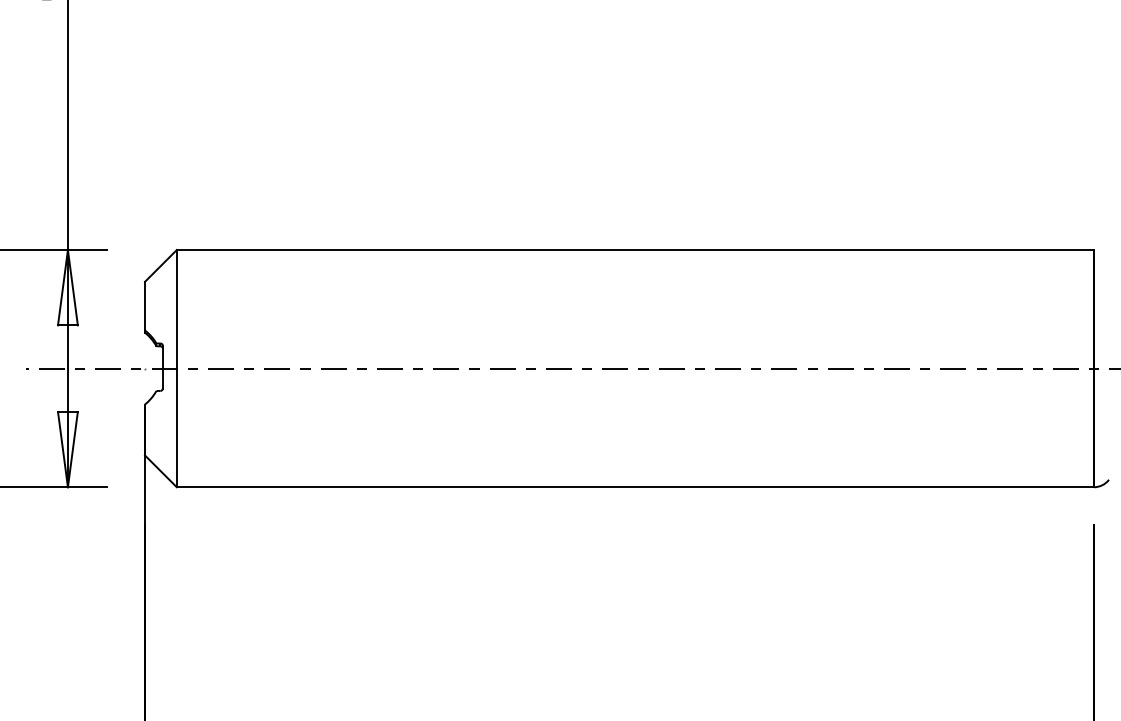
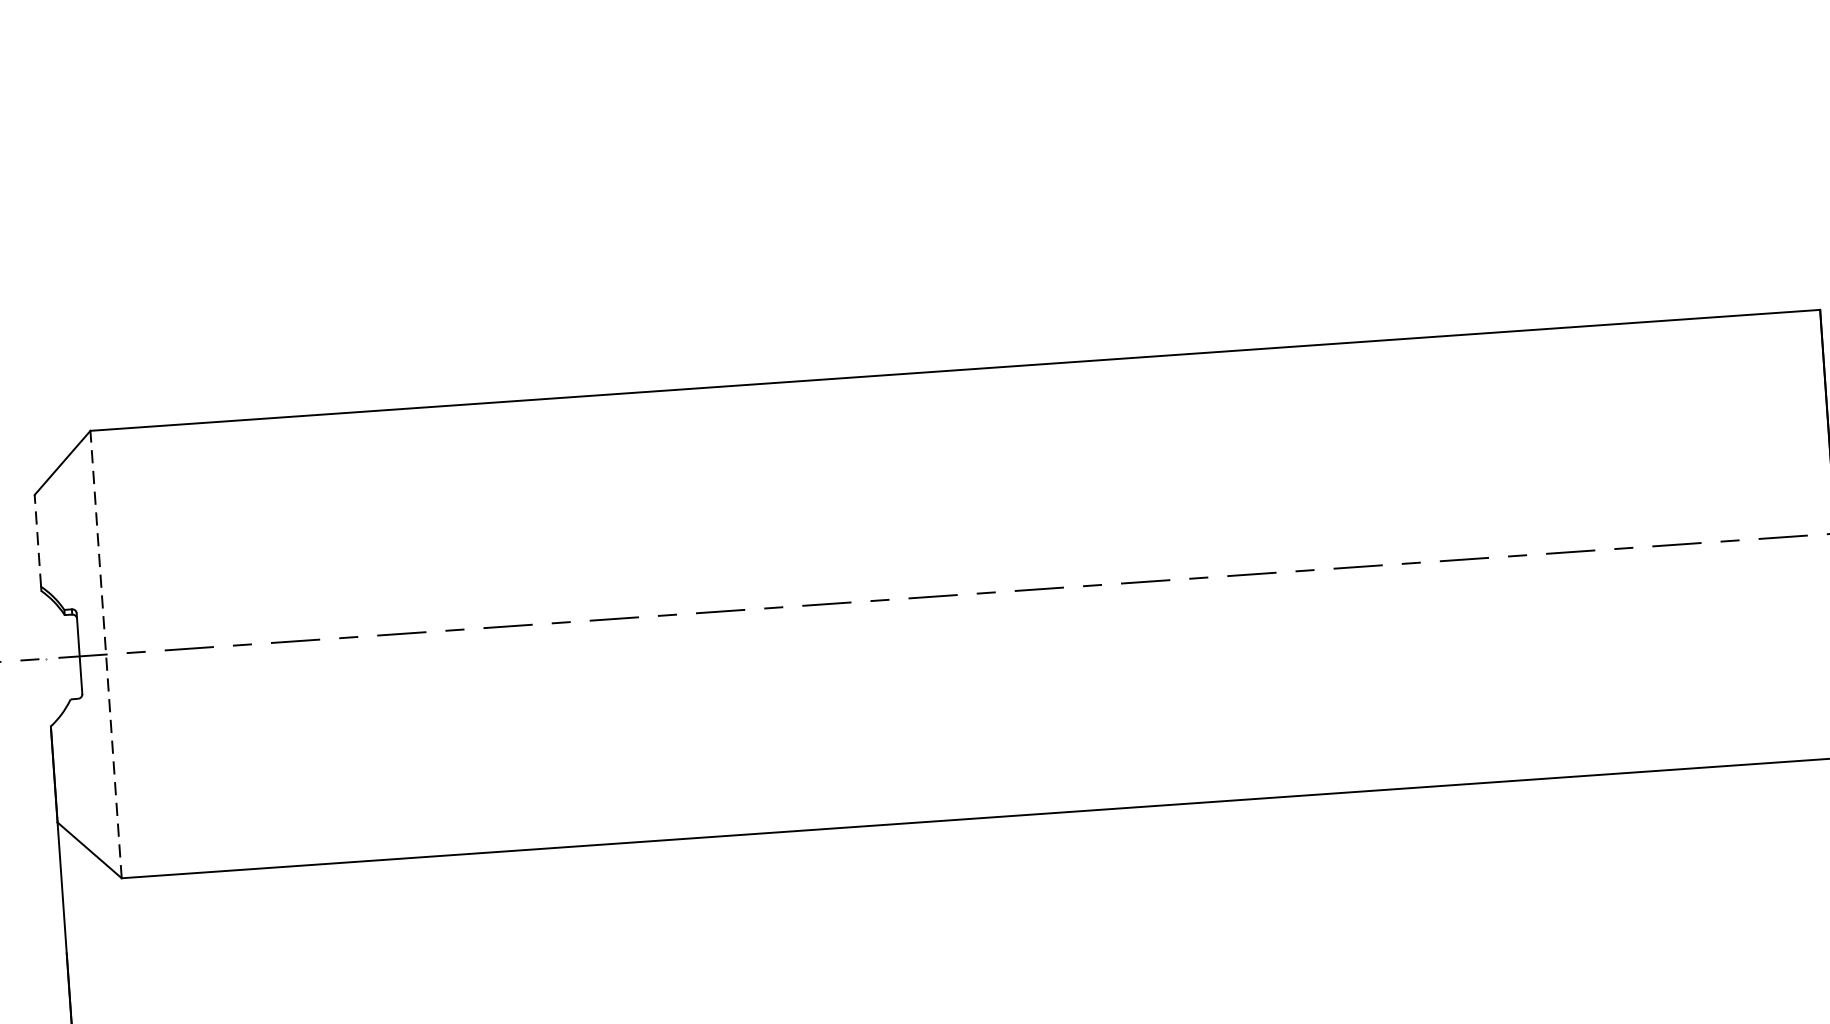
line: (145, 305) -> (38, 539), solid -> dashed
line: (176, 368) -> (105, 654), solid -> dashed

